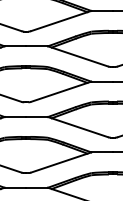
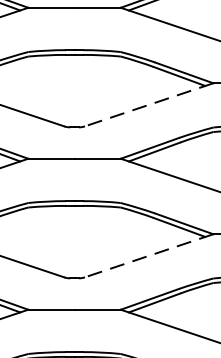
line: (61, 91) -> (149, 104), solid -> dashed
line: (61, 162) -> (149, 255), solid -> dashed

